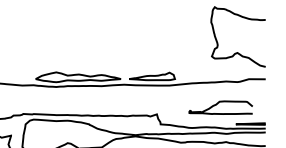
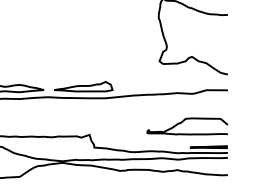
curve: (219, 103) -> (185, 121), moved

